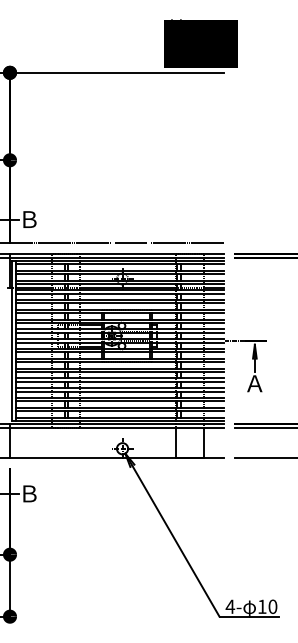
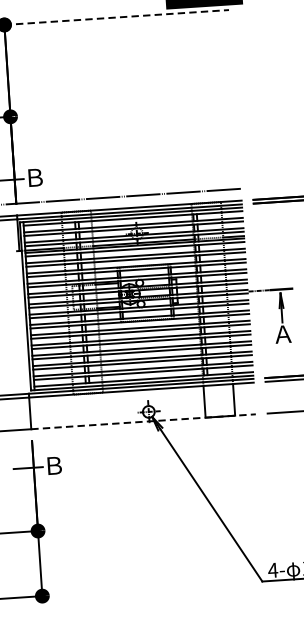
line: (116, 72) -> (116, 17), solid -> dashed
line: (116, 457) -> (143, 421), solid -> dashed

